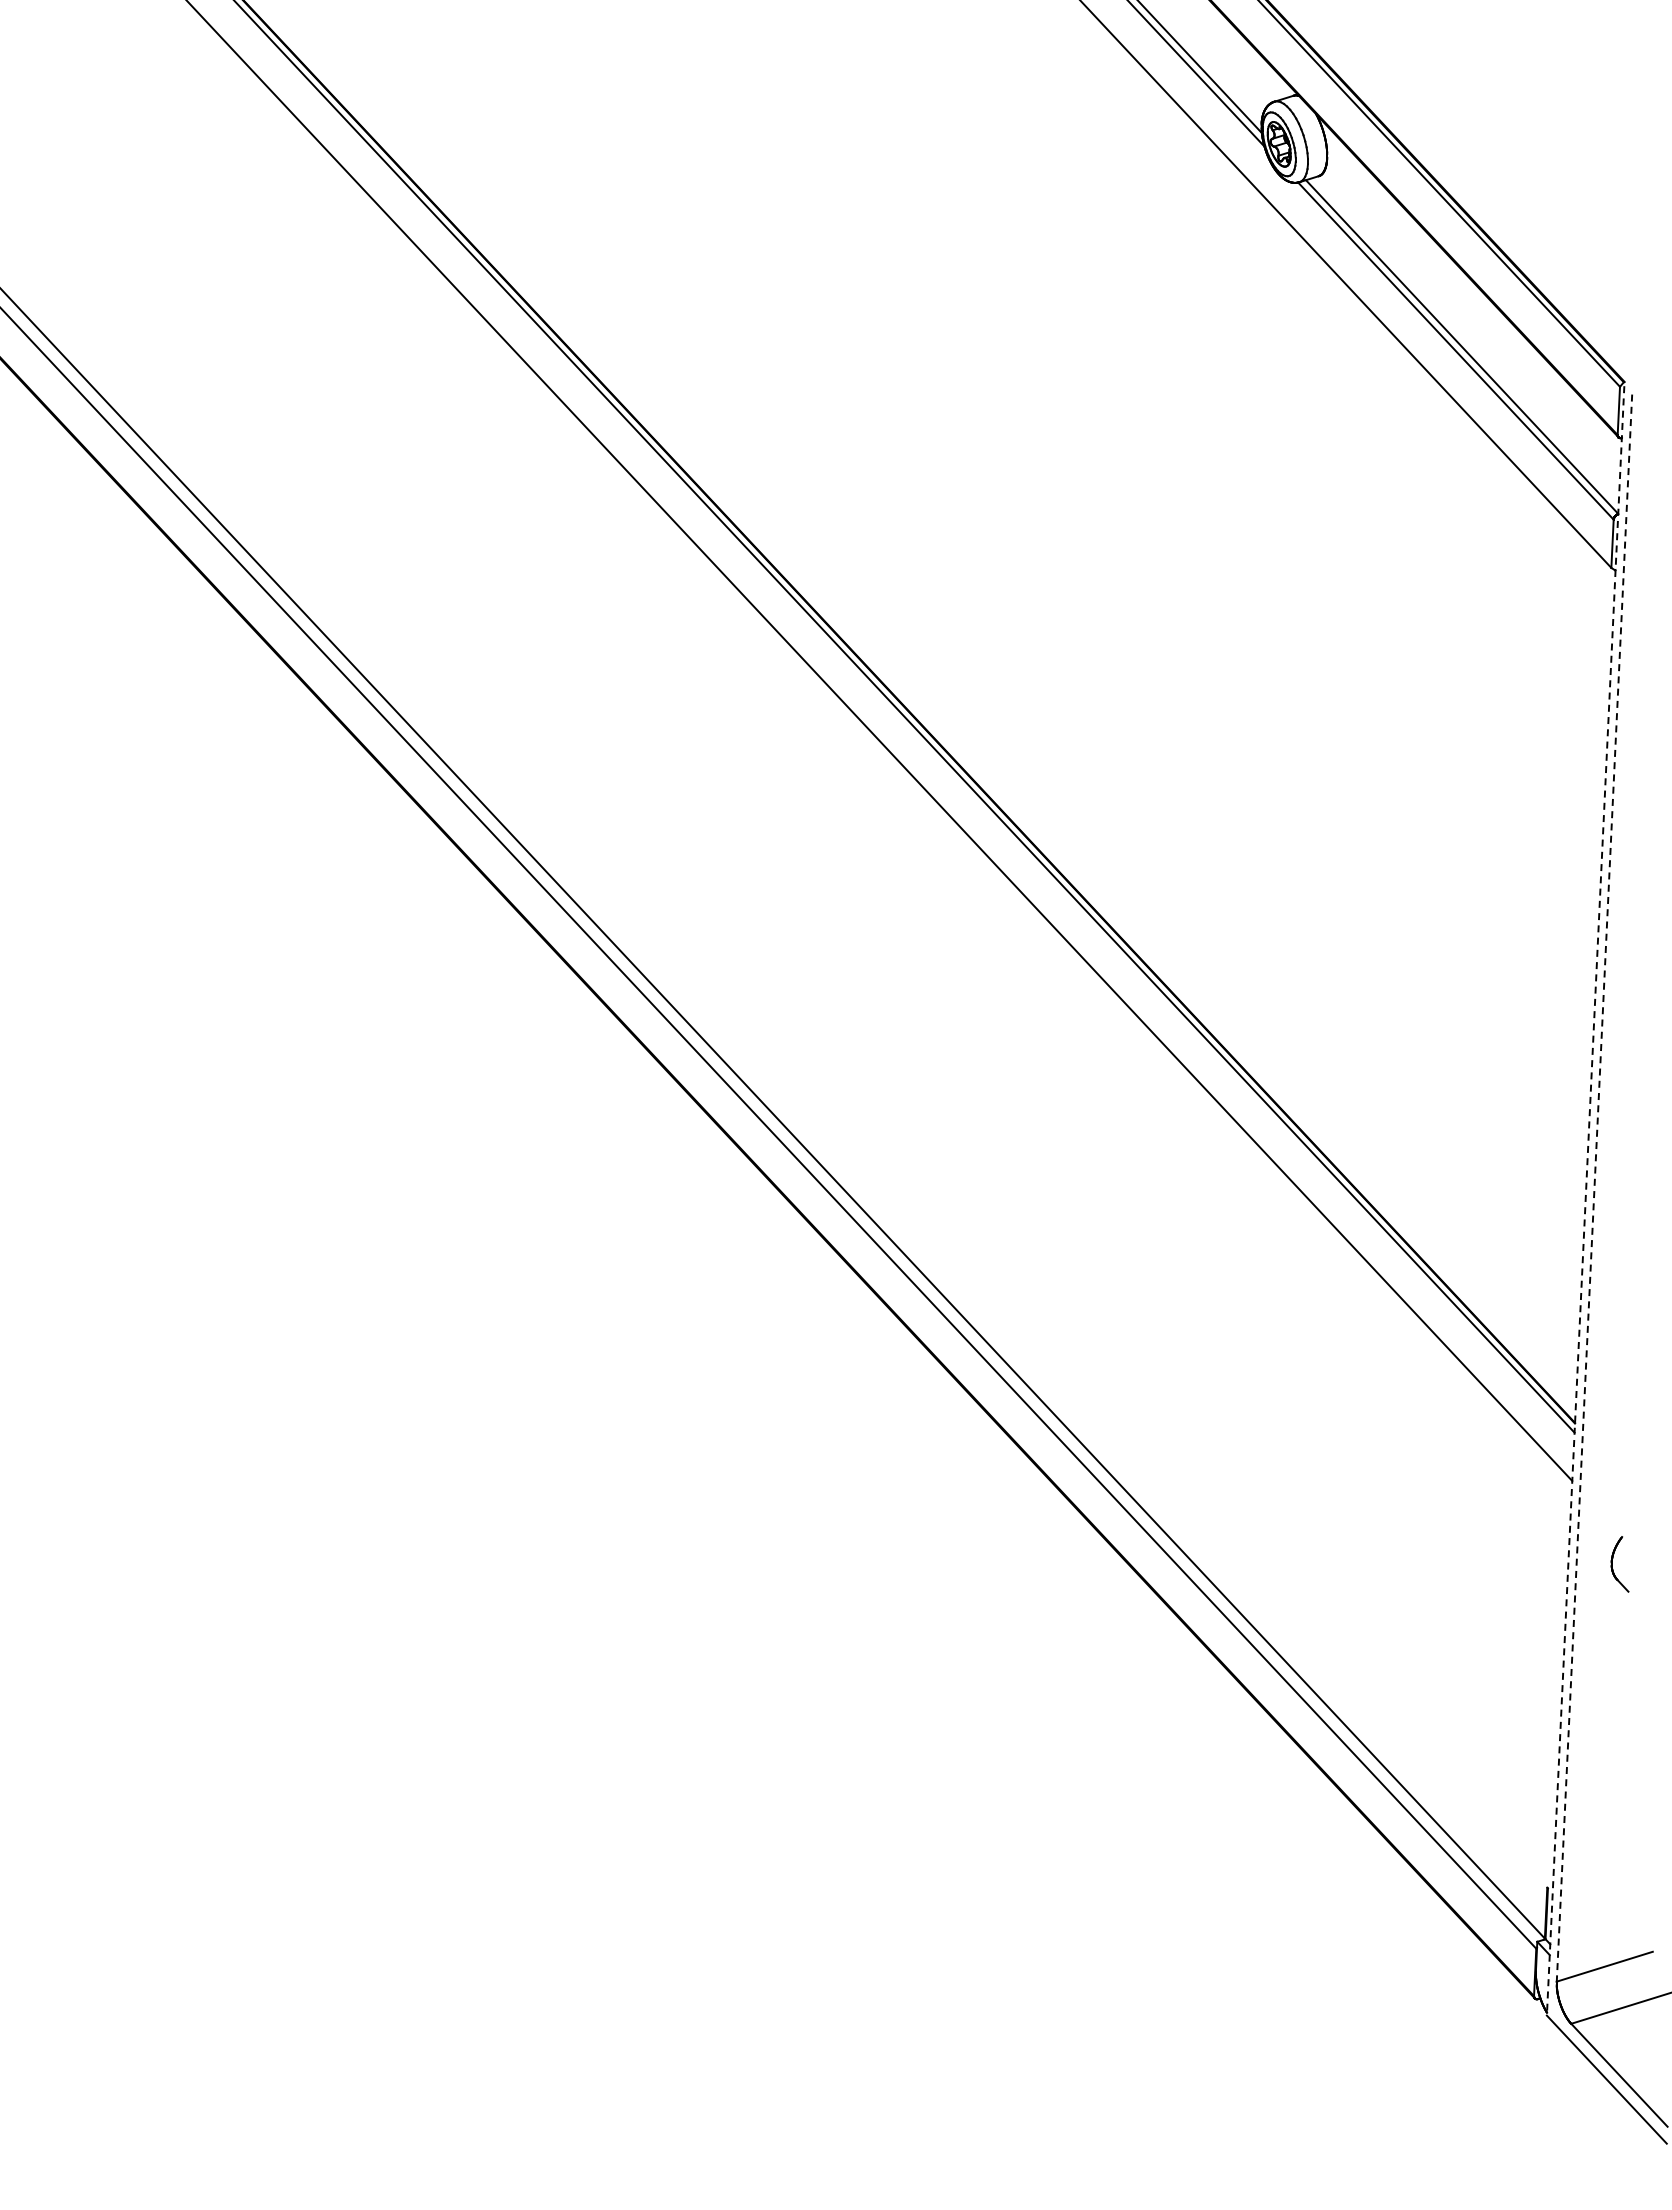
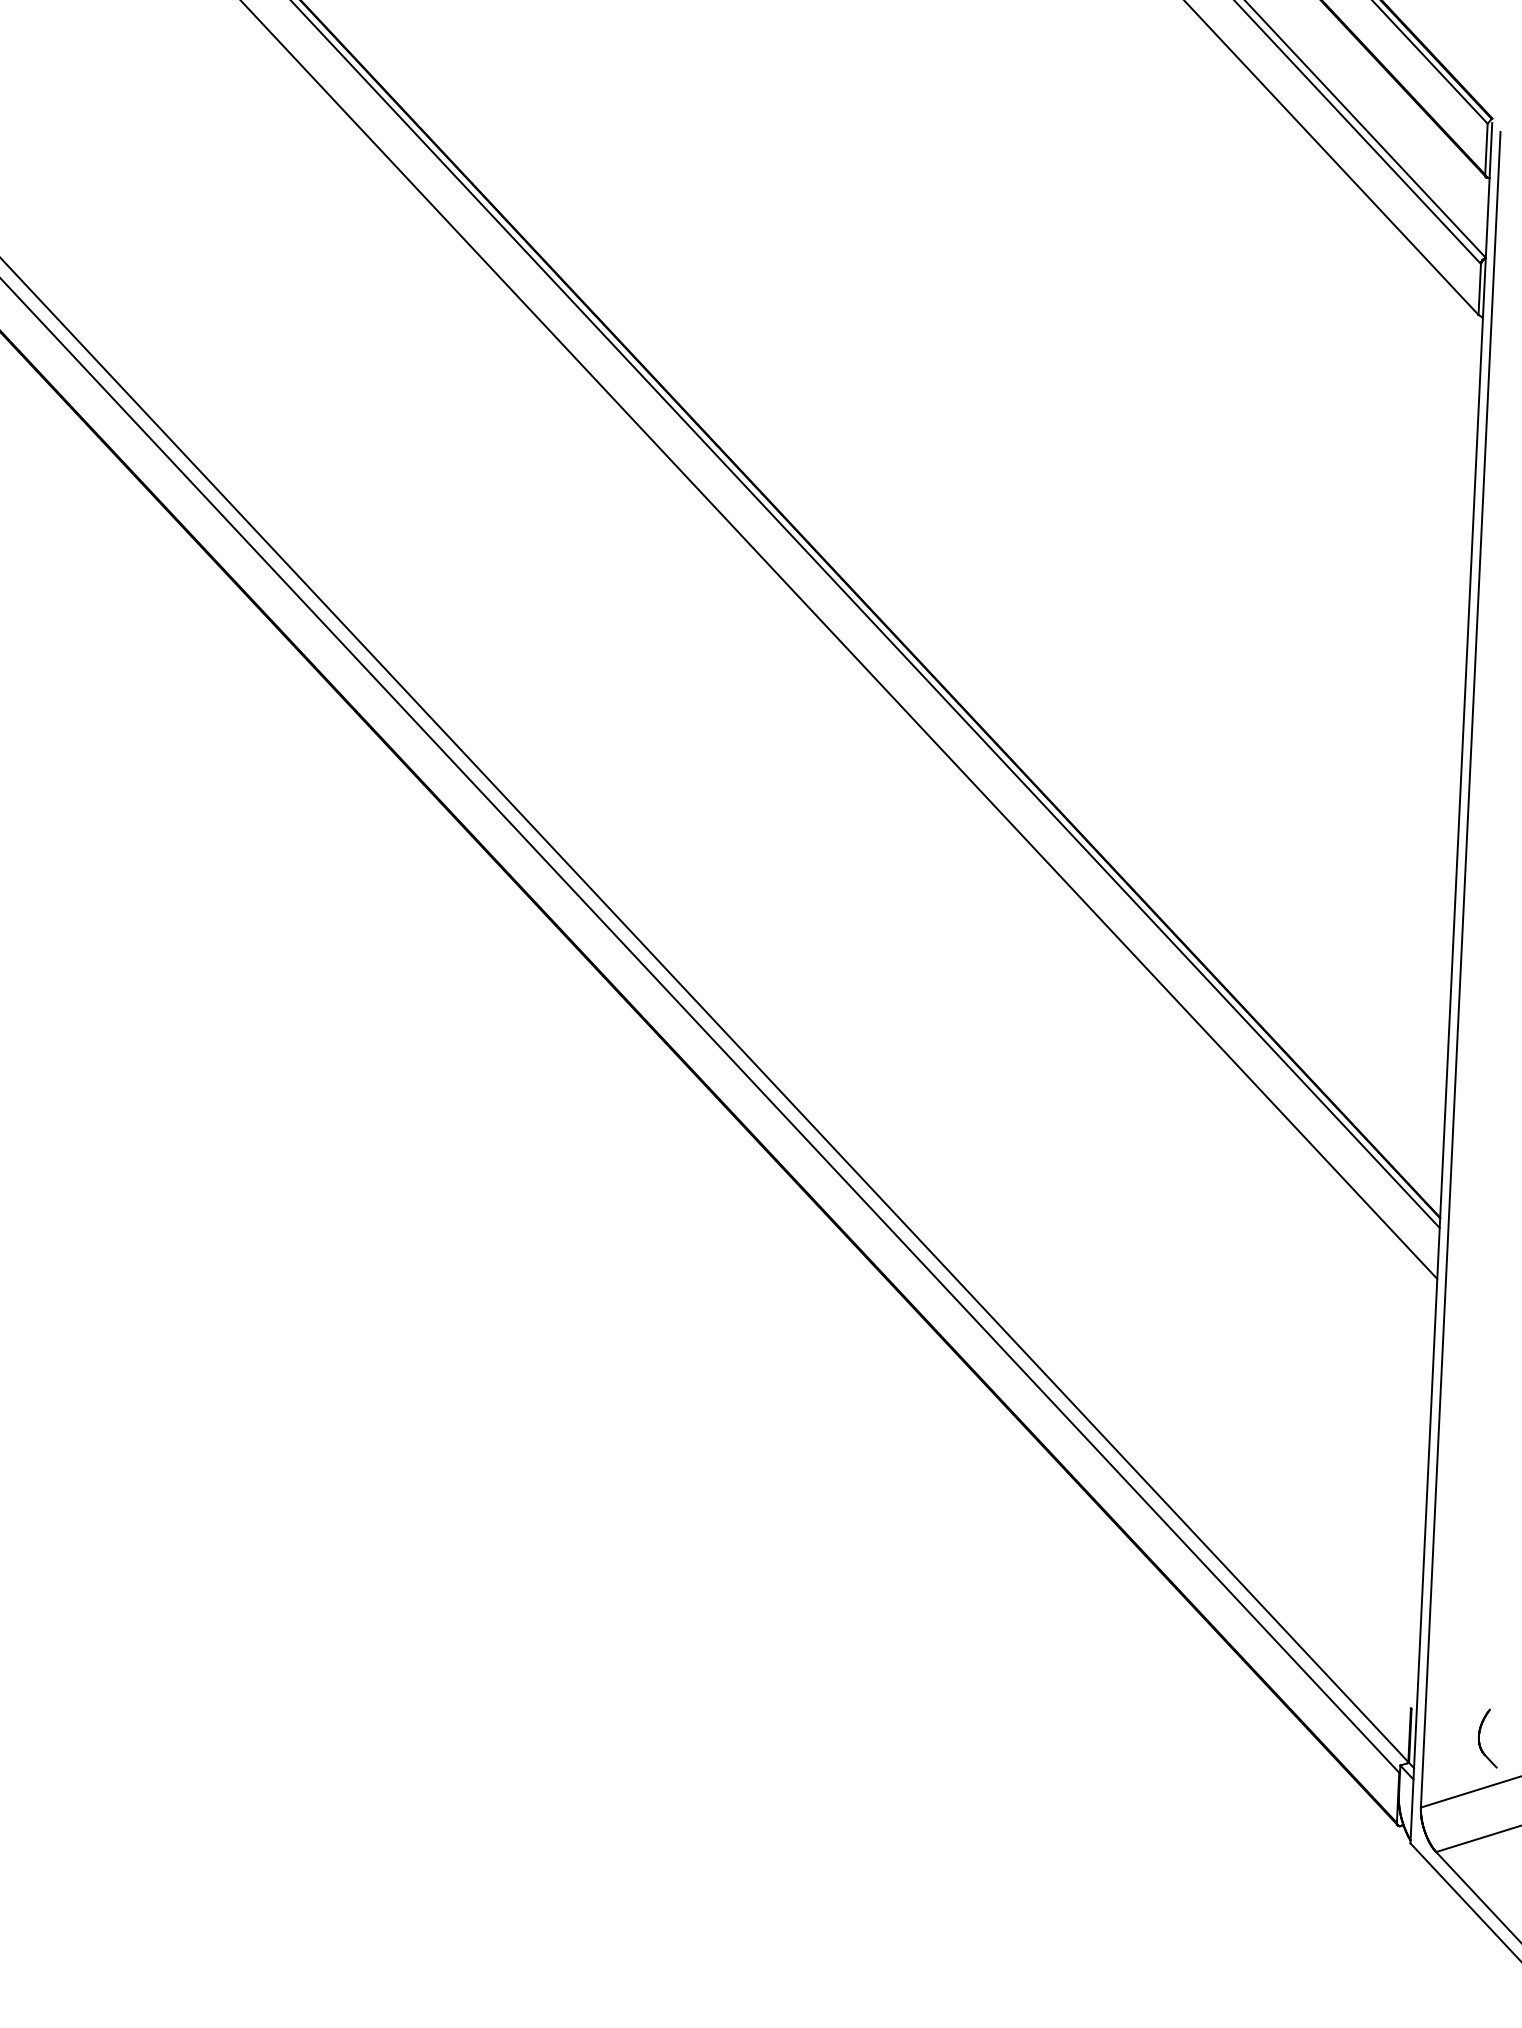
line: (1594, 1188) -> (1460, 970), dashed -> solid
line: (1585, 1200) -> (1451, 982), dashed -> solid
part: (1612, 1564) -> (1479, 1738), moved

